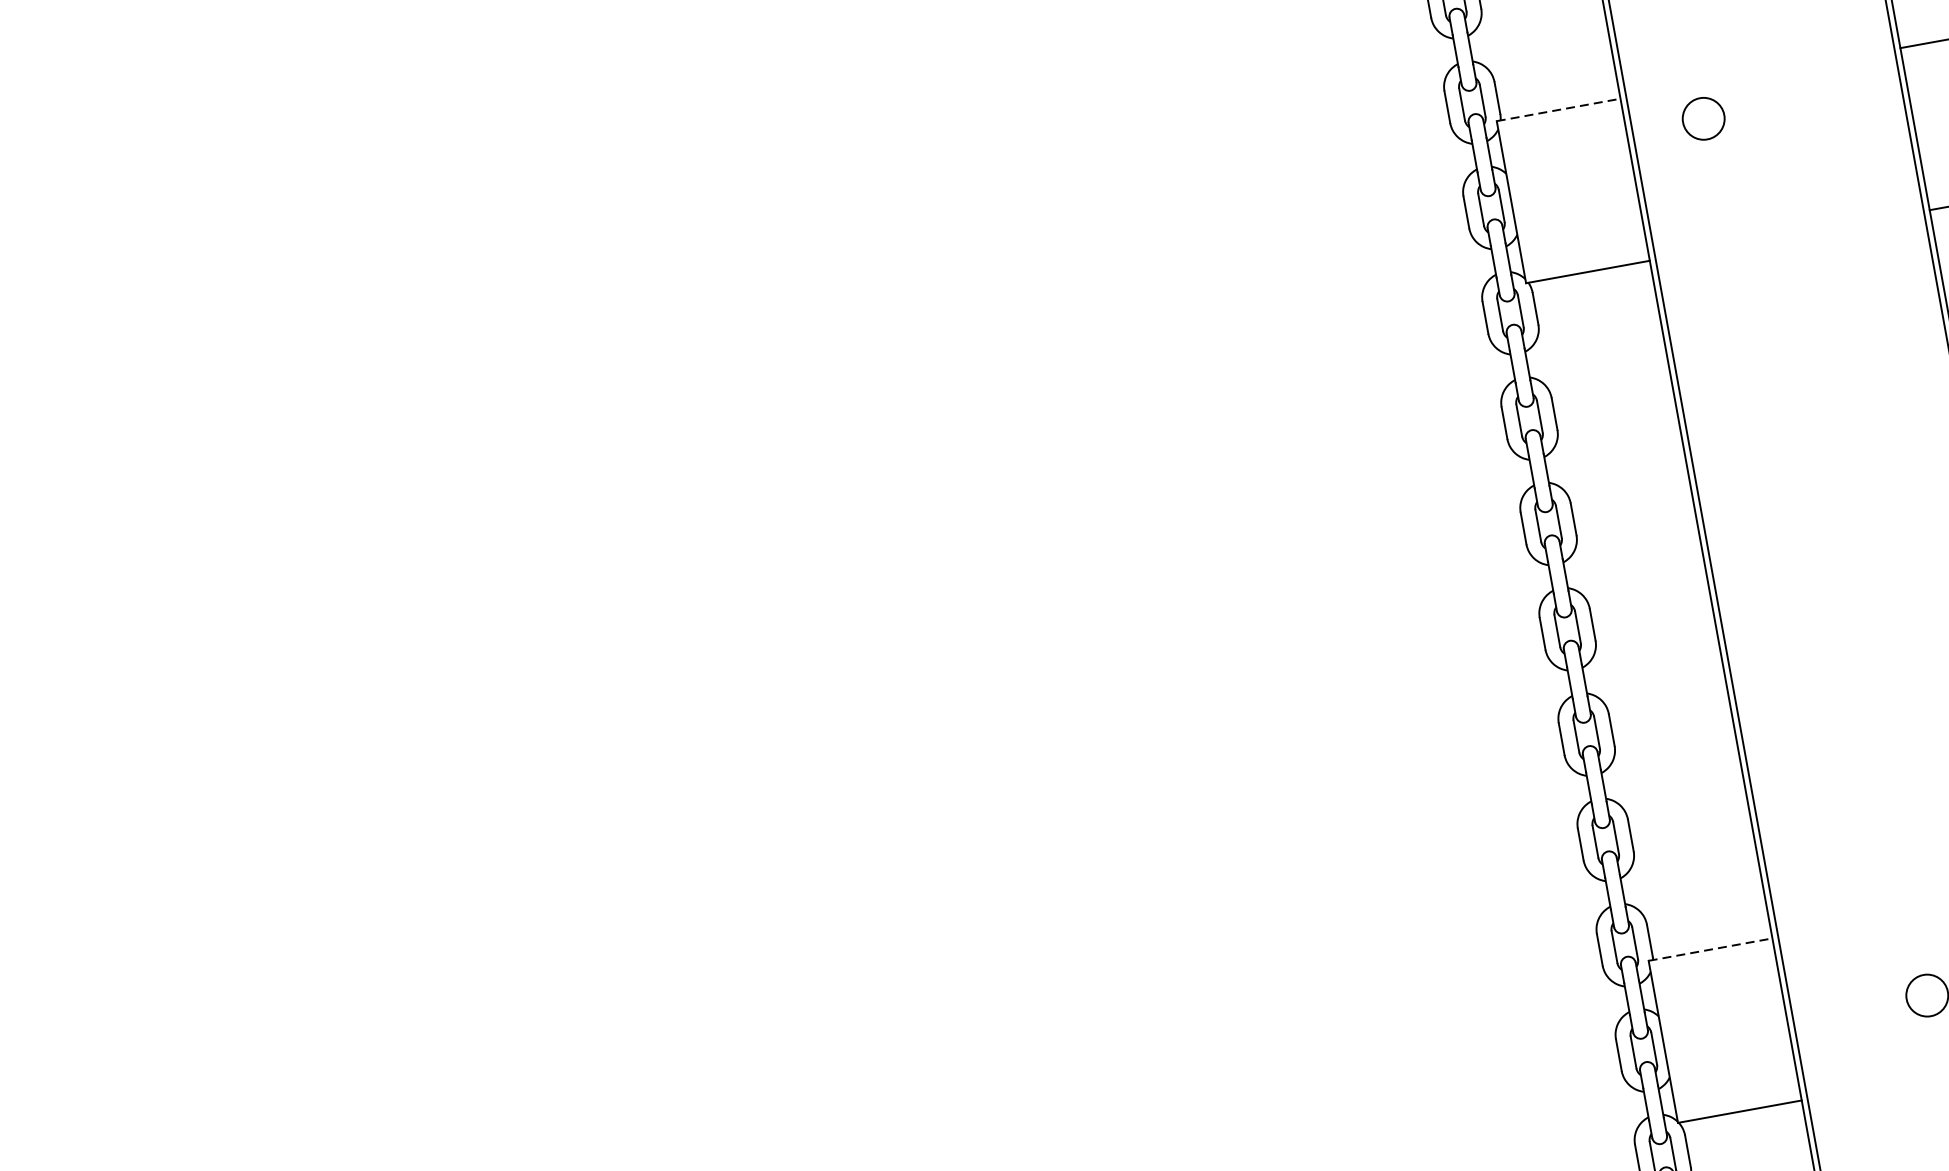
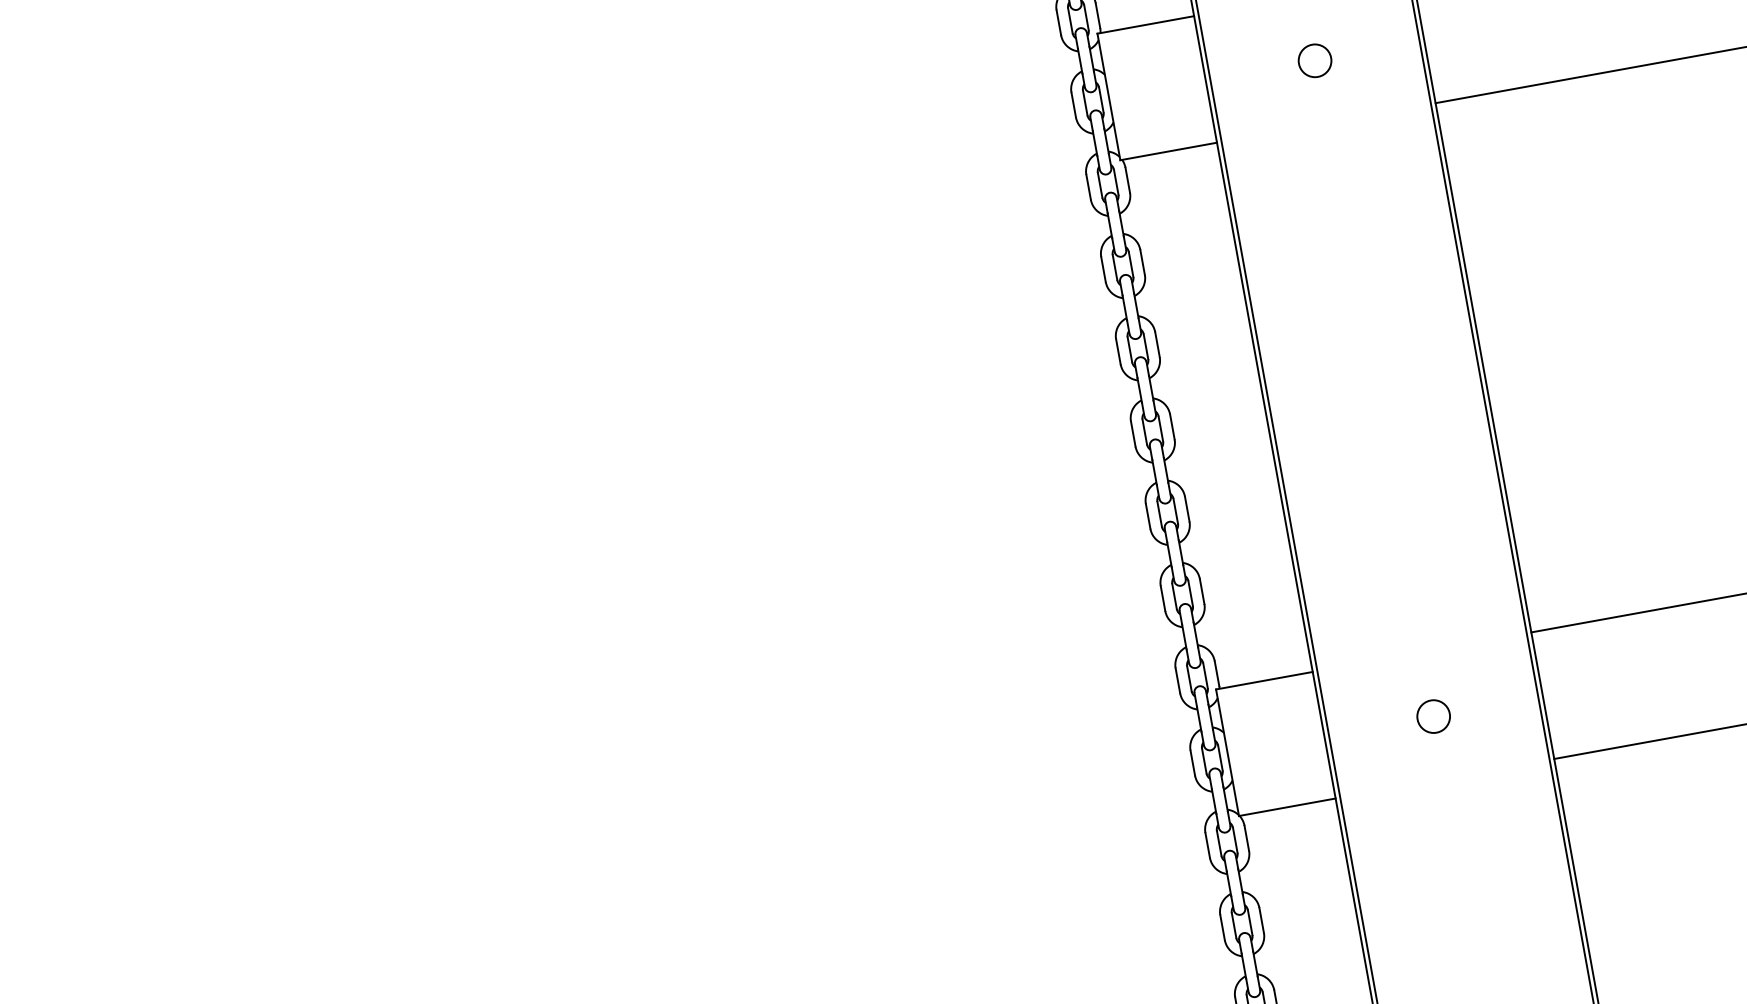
line: (1559, 109) -> (1146, 24), dashed -> solid
circle: (1702, 118) -> (1314, 60), moved
line: (1710, 949) -> (1264, 680), dashed -> solid

